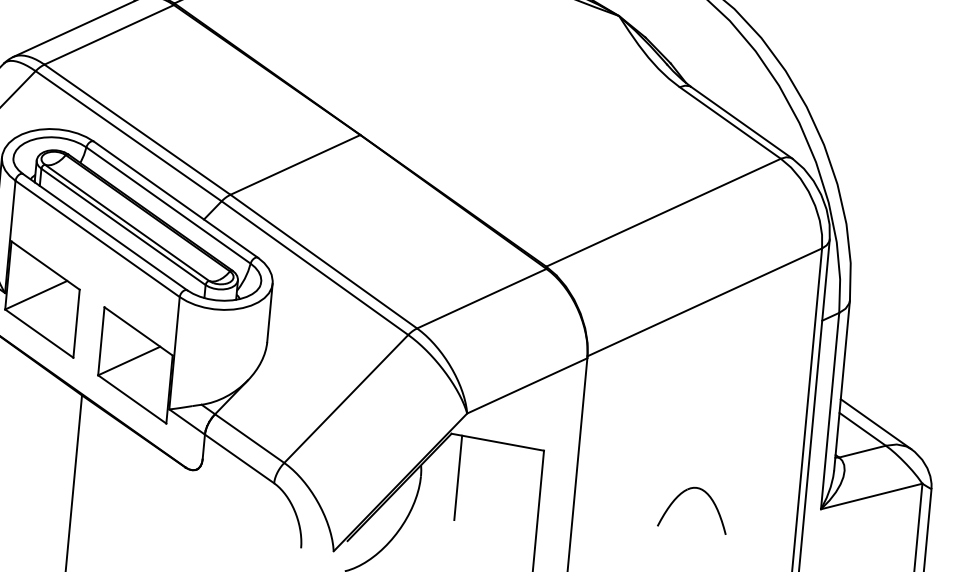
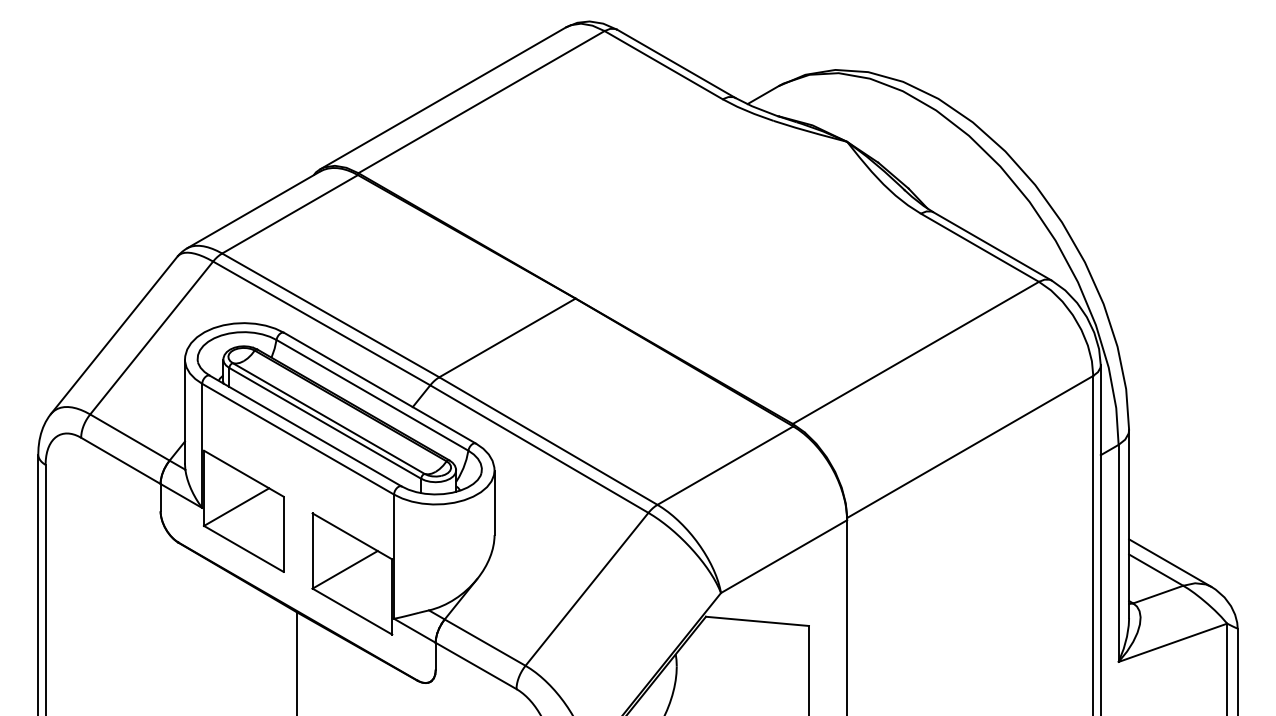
line: (458, 477) -> (717, 664), removed
part: (681, 494) -> (964, 659), removed

